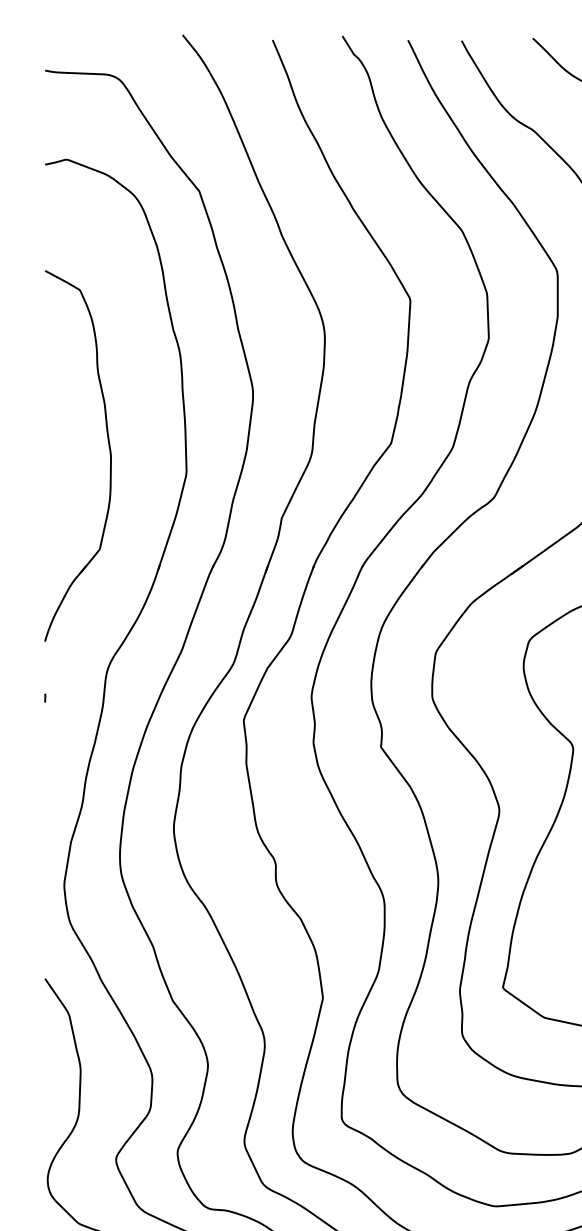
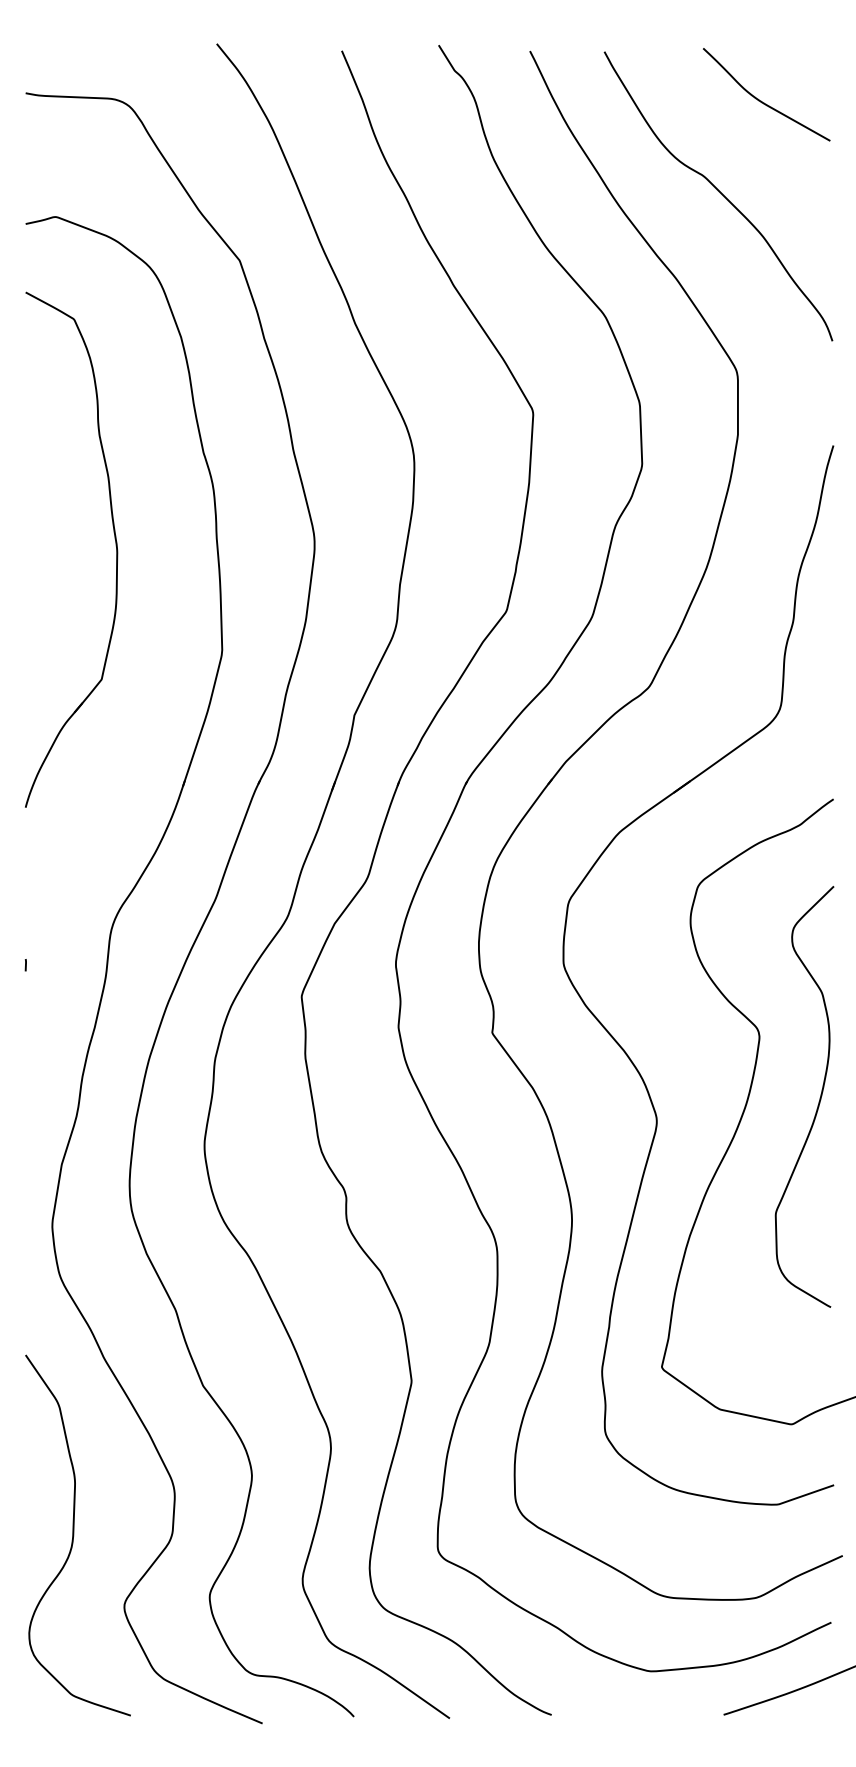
part: (109, 448) -> (114, 539), moved

